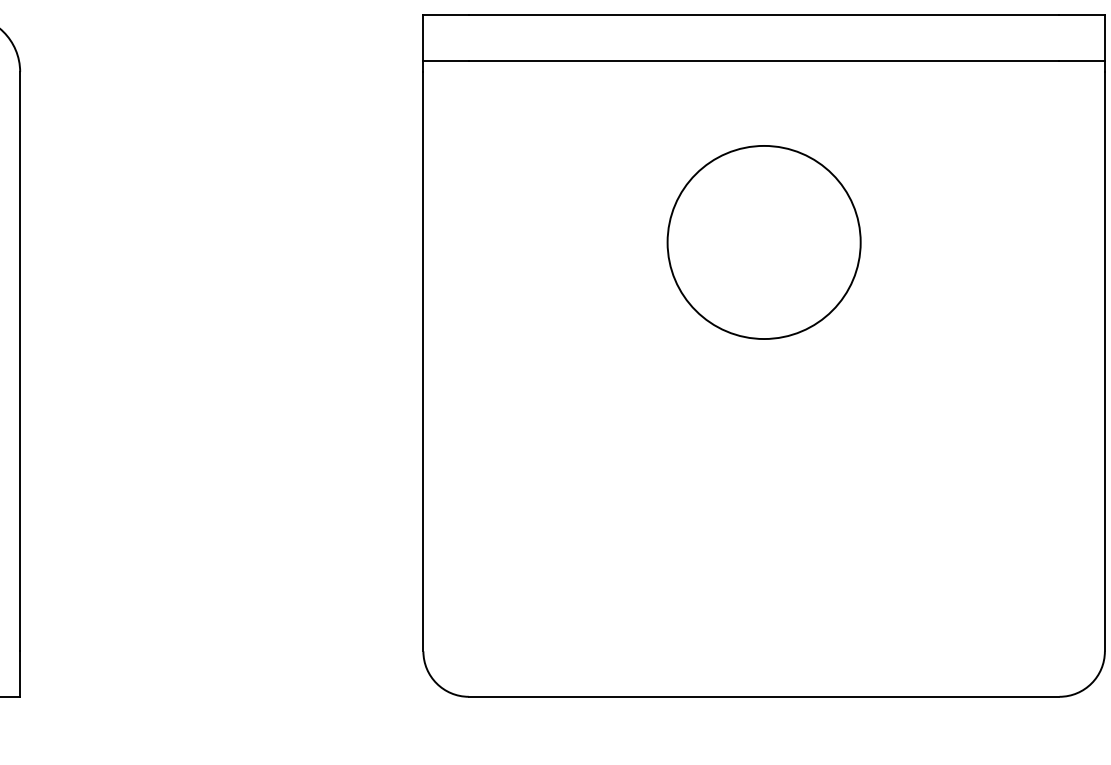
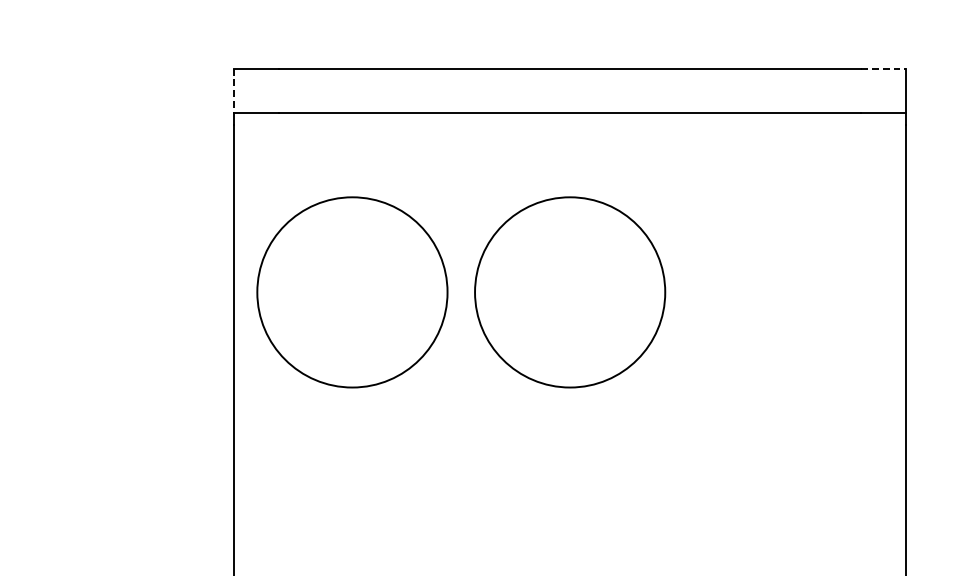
line: (1082, 15) -> (883, 68), solid -> dashed
line: (423, 38) -> (234, 91), solid -> dashed
circle: (542, 242) -> (351, 292), added

